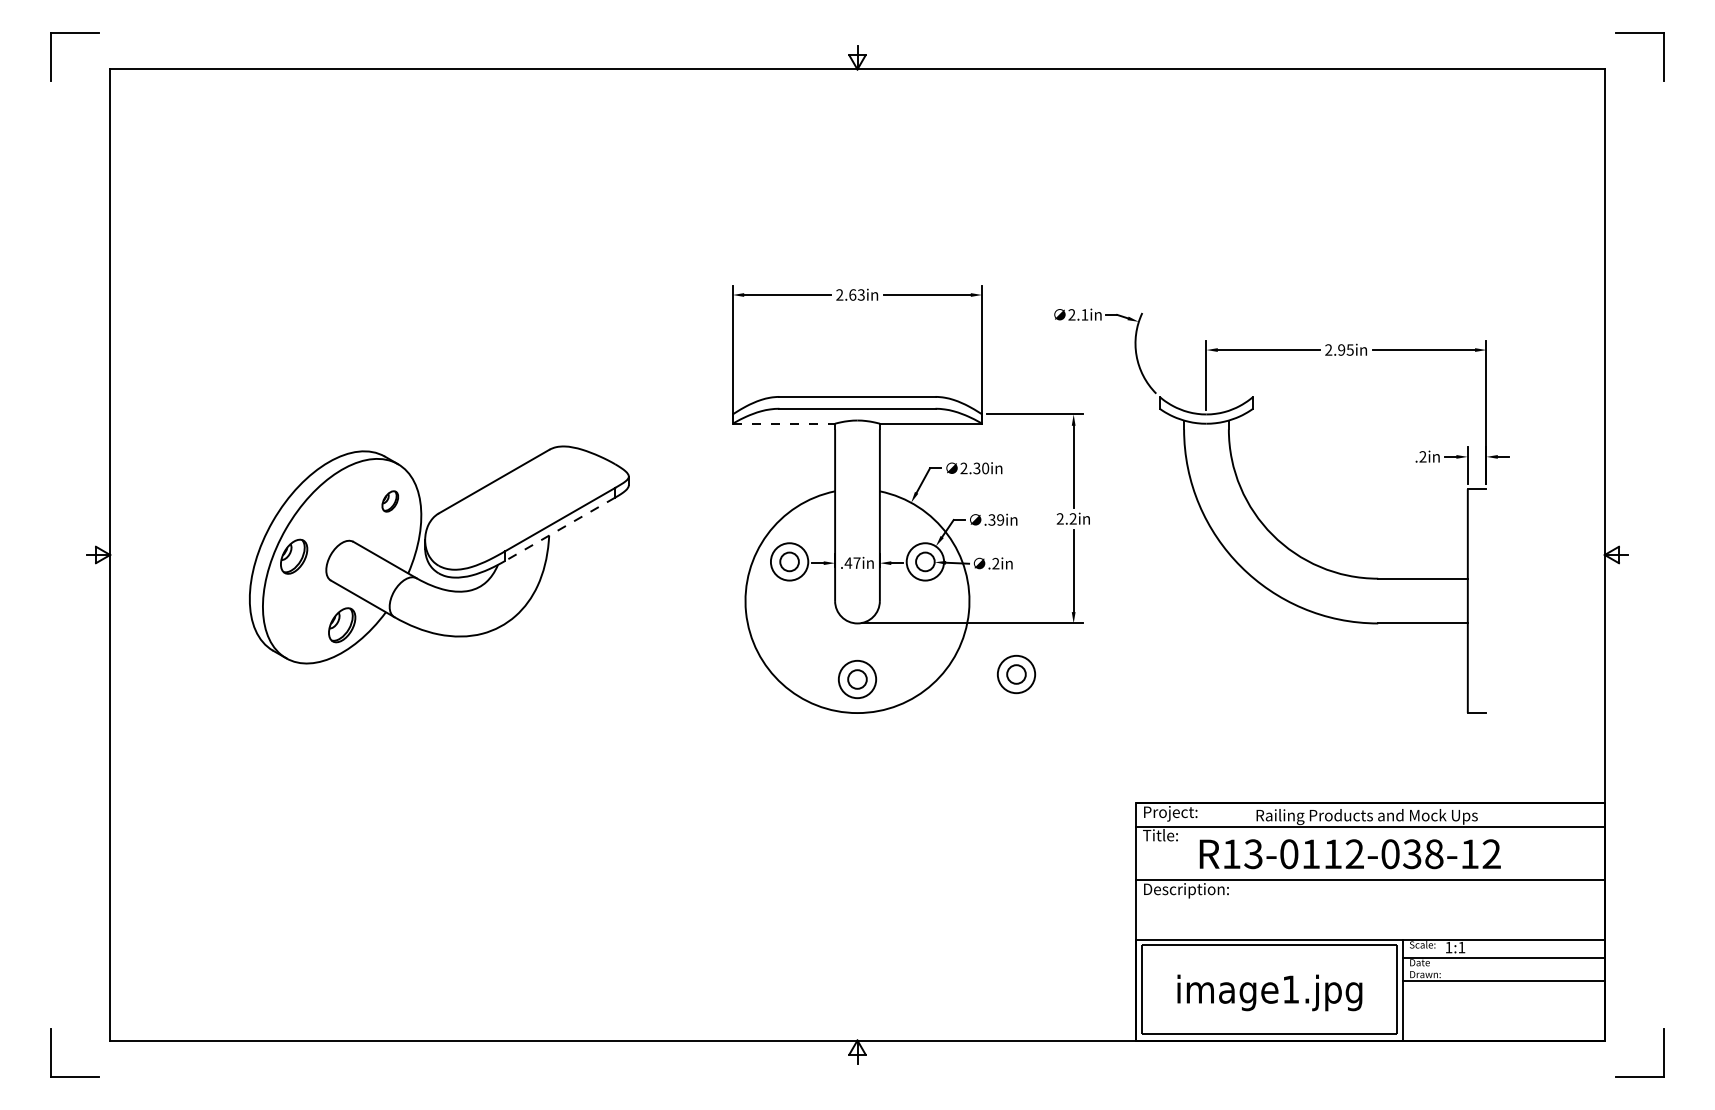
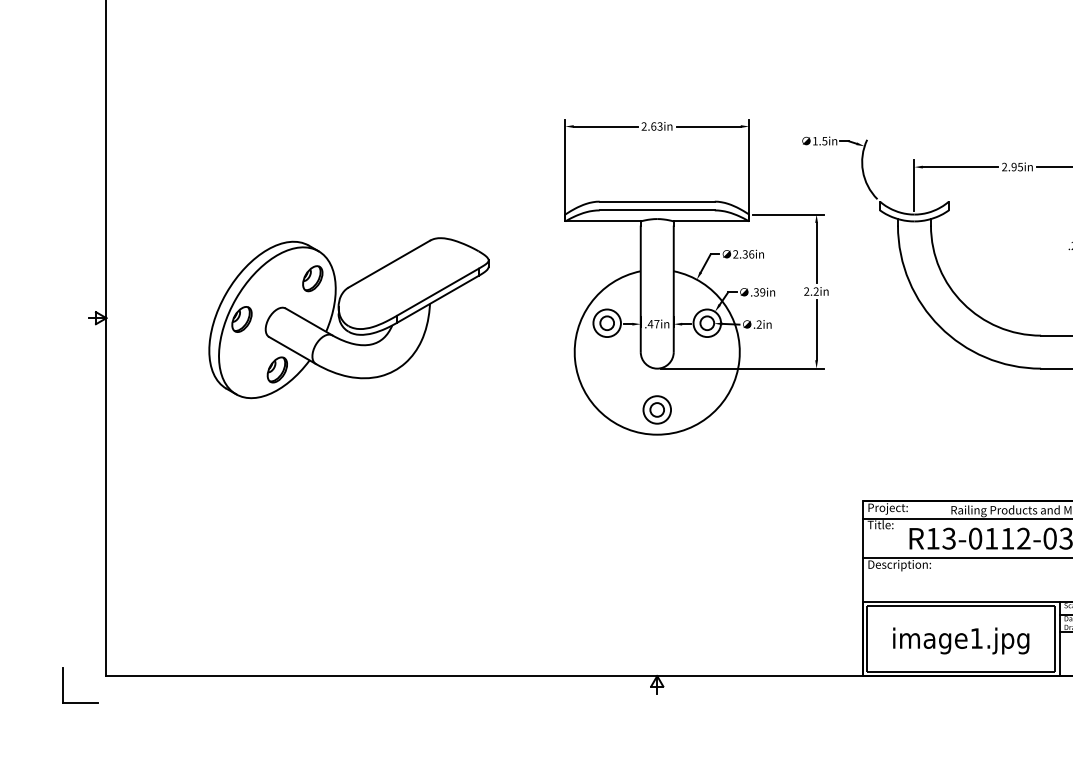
text: (1078, 314) -> (820, 140), 2.1in -> 1.5in
line: (784, 423) -> (603, 221), dashed -> solid
text: (985, 467) -> (751, 253), 2.30in -> 2.36in
part: (390, 501) -> (313, 278), size x1.67
line: (560, 529) -> (438, 299), dashed -> solid
part: (1016, 674) -> (774, 406), removed

